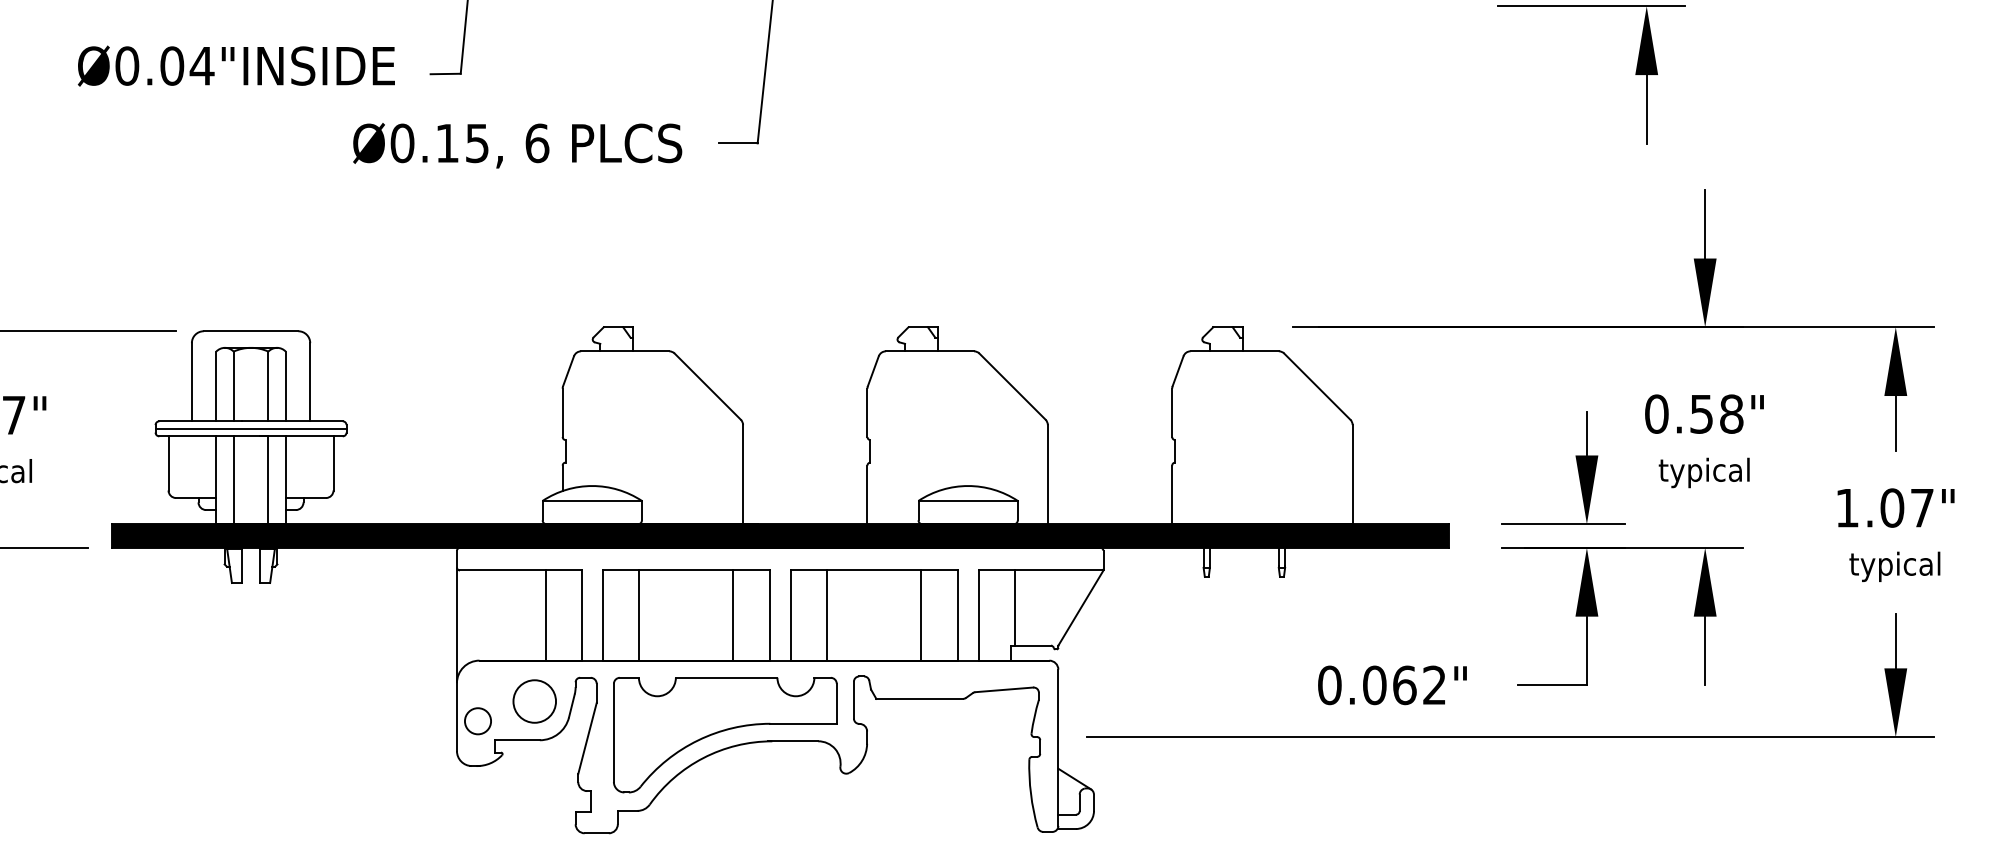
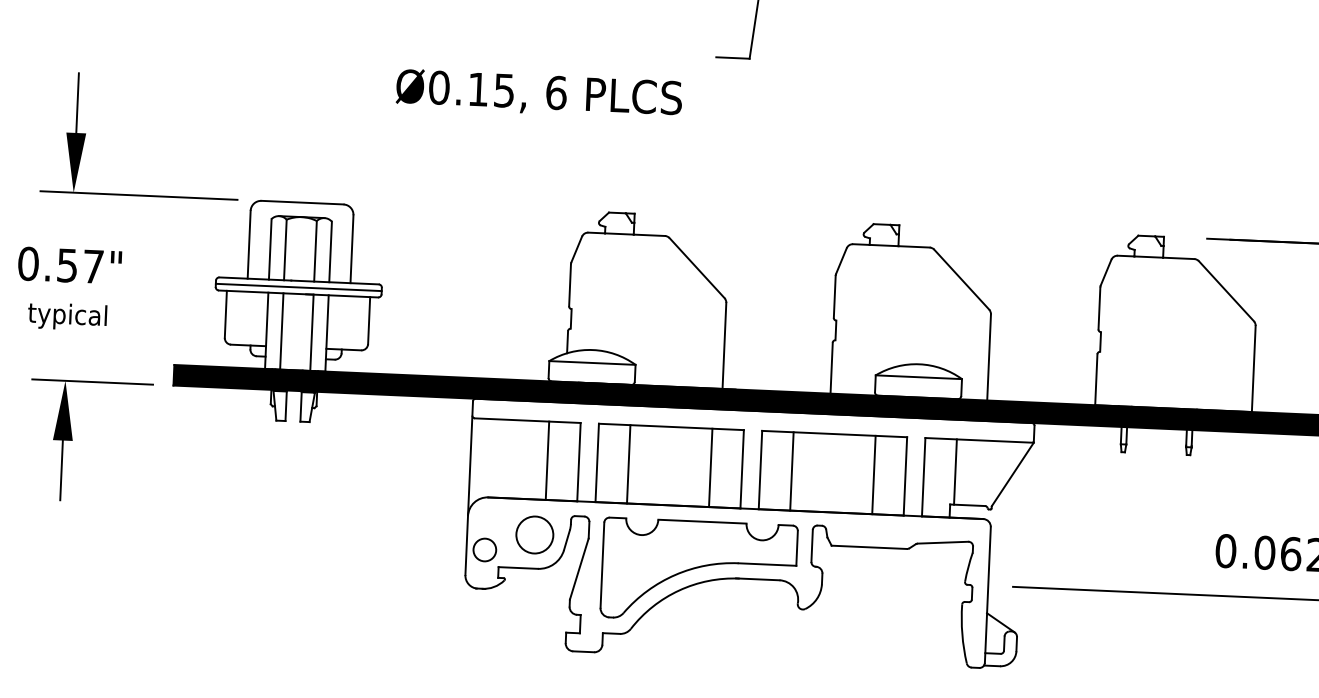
text: (517, 145) -> (539, 94), moved

